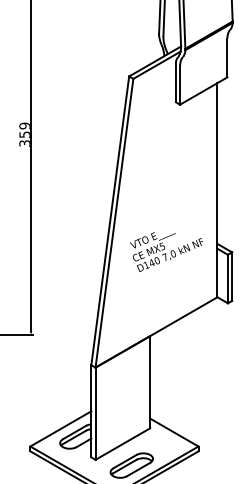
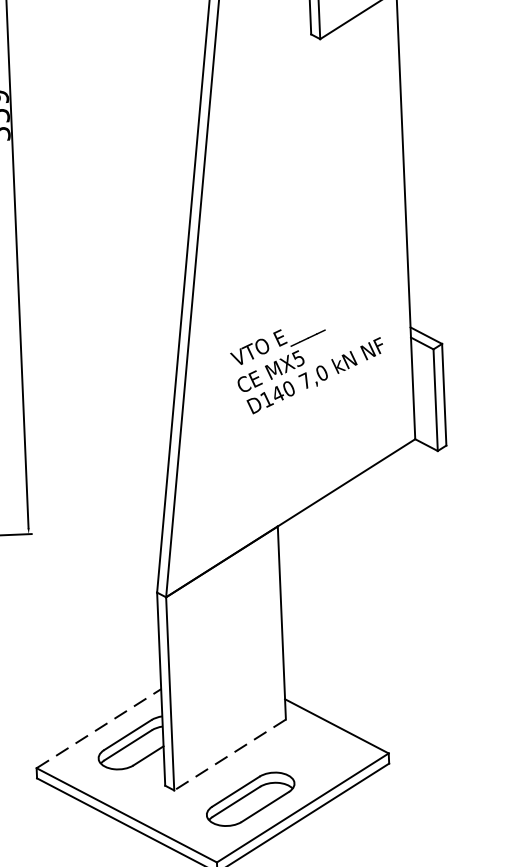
text: (166, 251) -> (307, 368), moved
line: (61, 428) -> (100, 727), solid -> dashed
line: (122, 444) -> (229, 755), solid -> dashed

